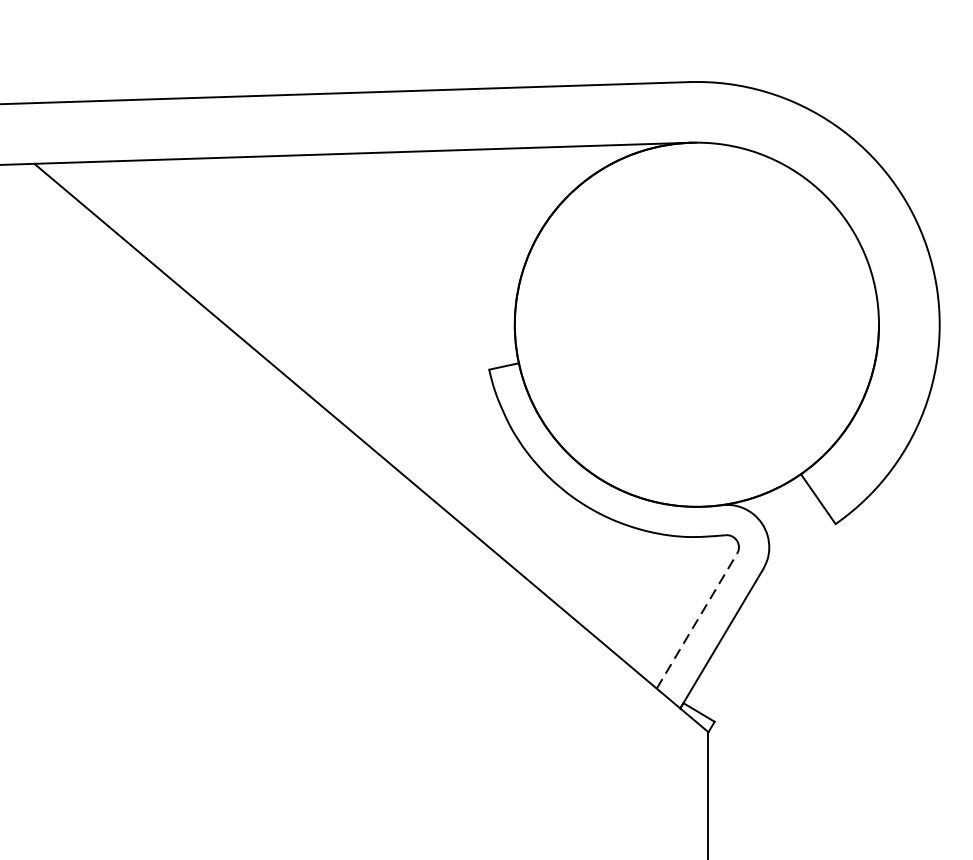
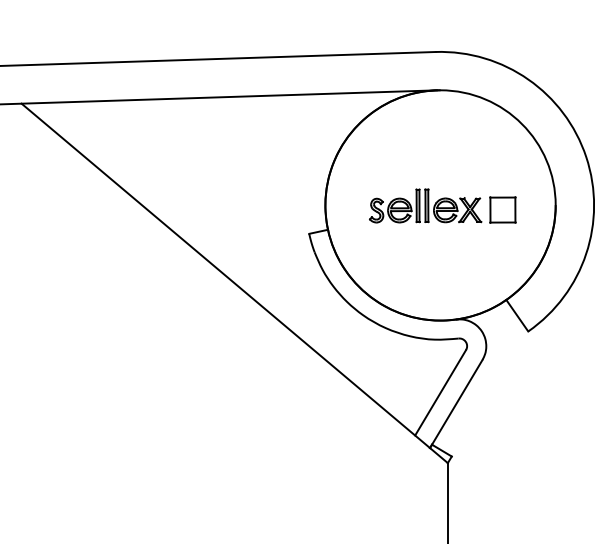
part: (699, 324) -> (442, 205), added
line: (696, 620) -> (440, 392), dashed -> solid

